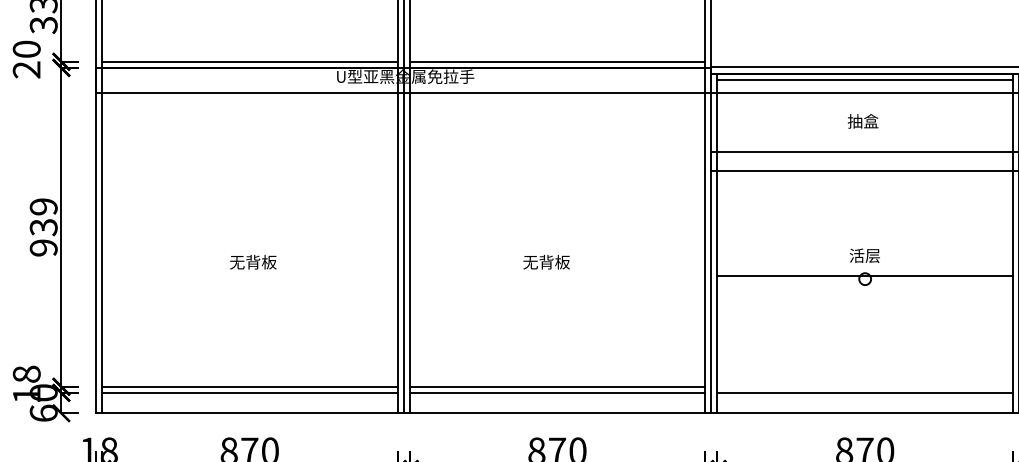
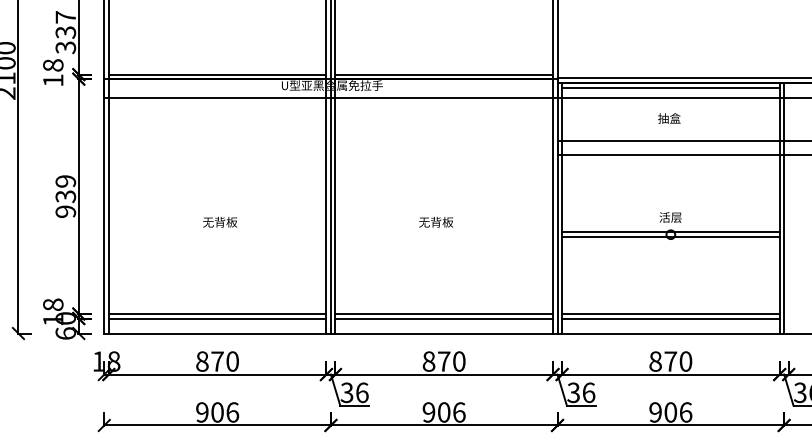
text: (27, 58) -> (53, 72), 20 -> 18
line: (864, 281) -> (670, 236), added
line: (864, 387) -> (670, 314), added

